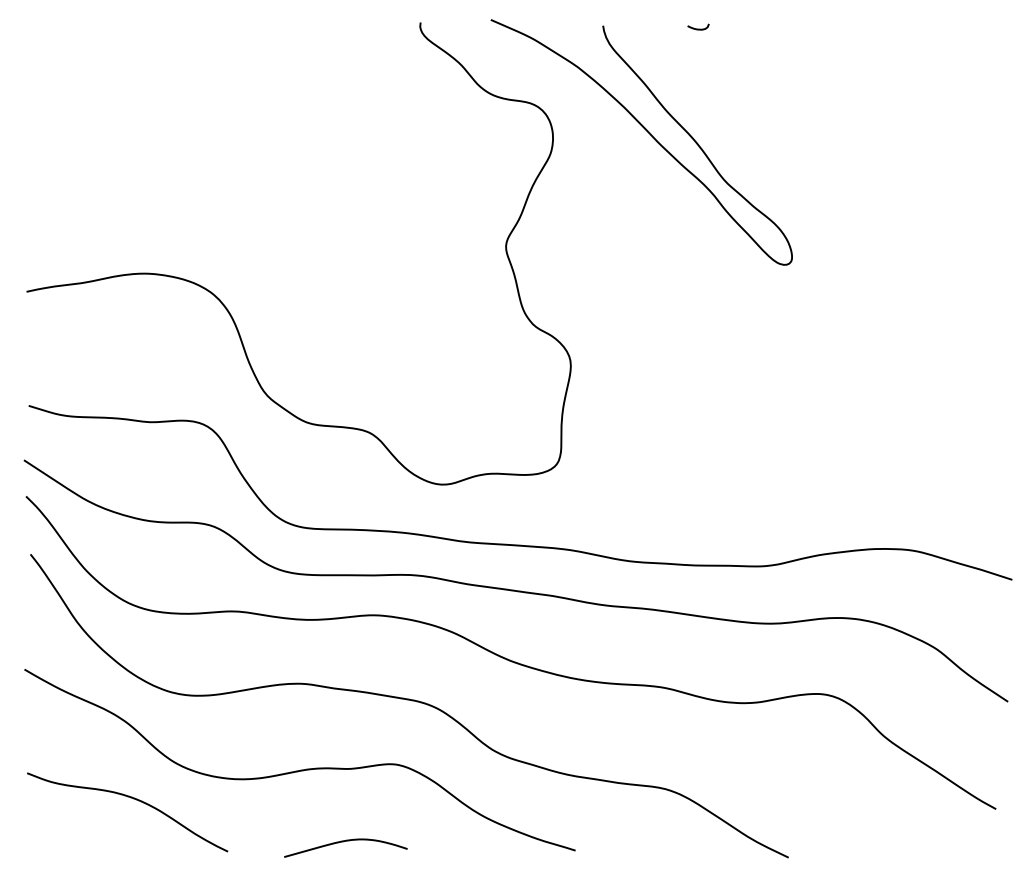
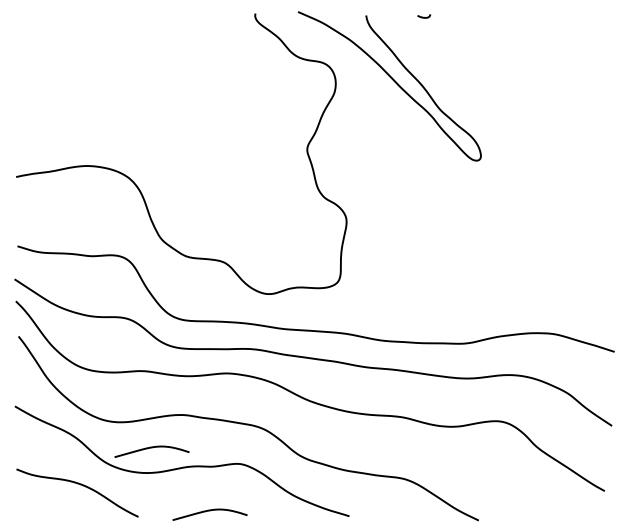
curve: (249, 738) -> (151, 448), added

